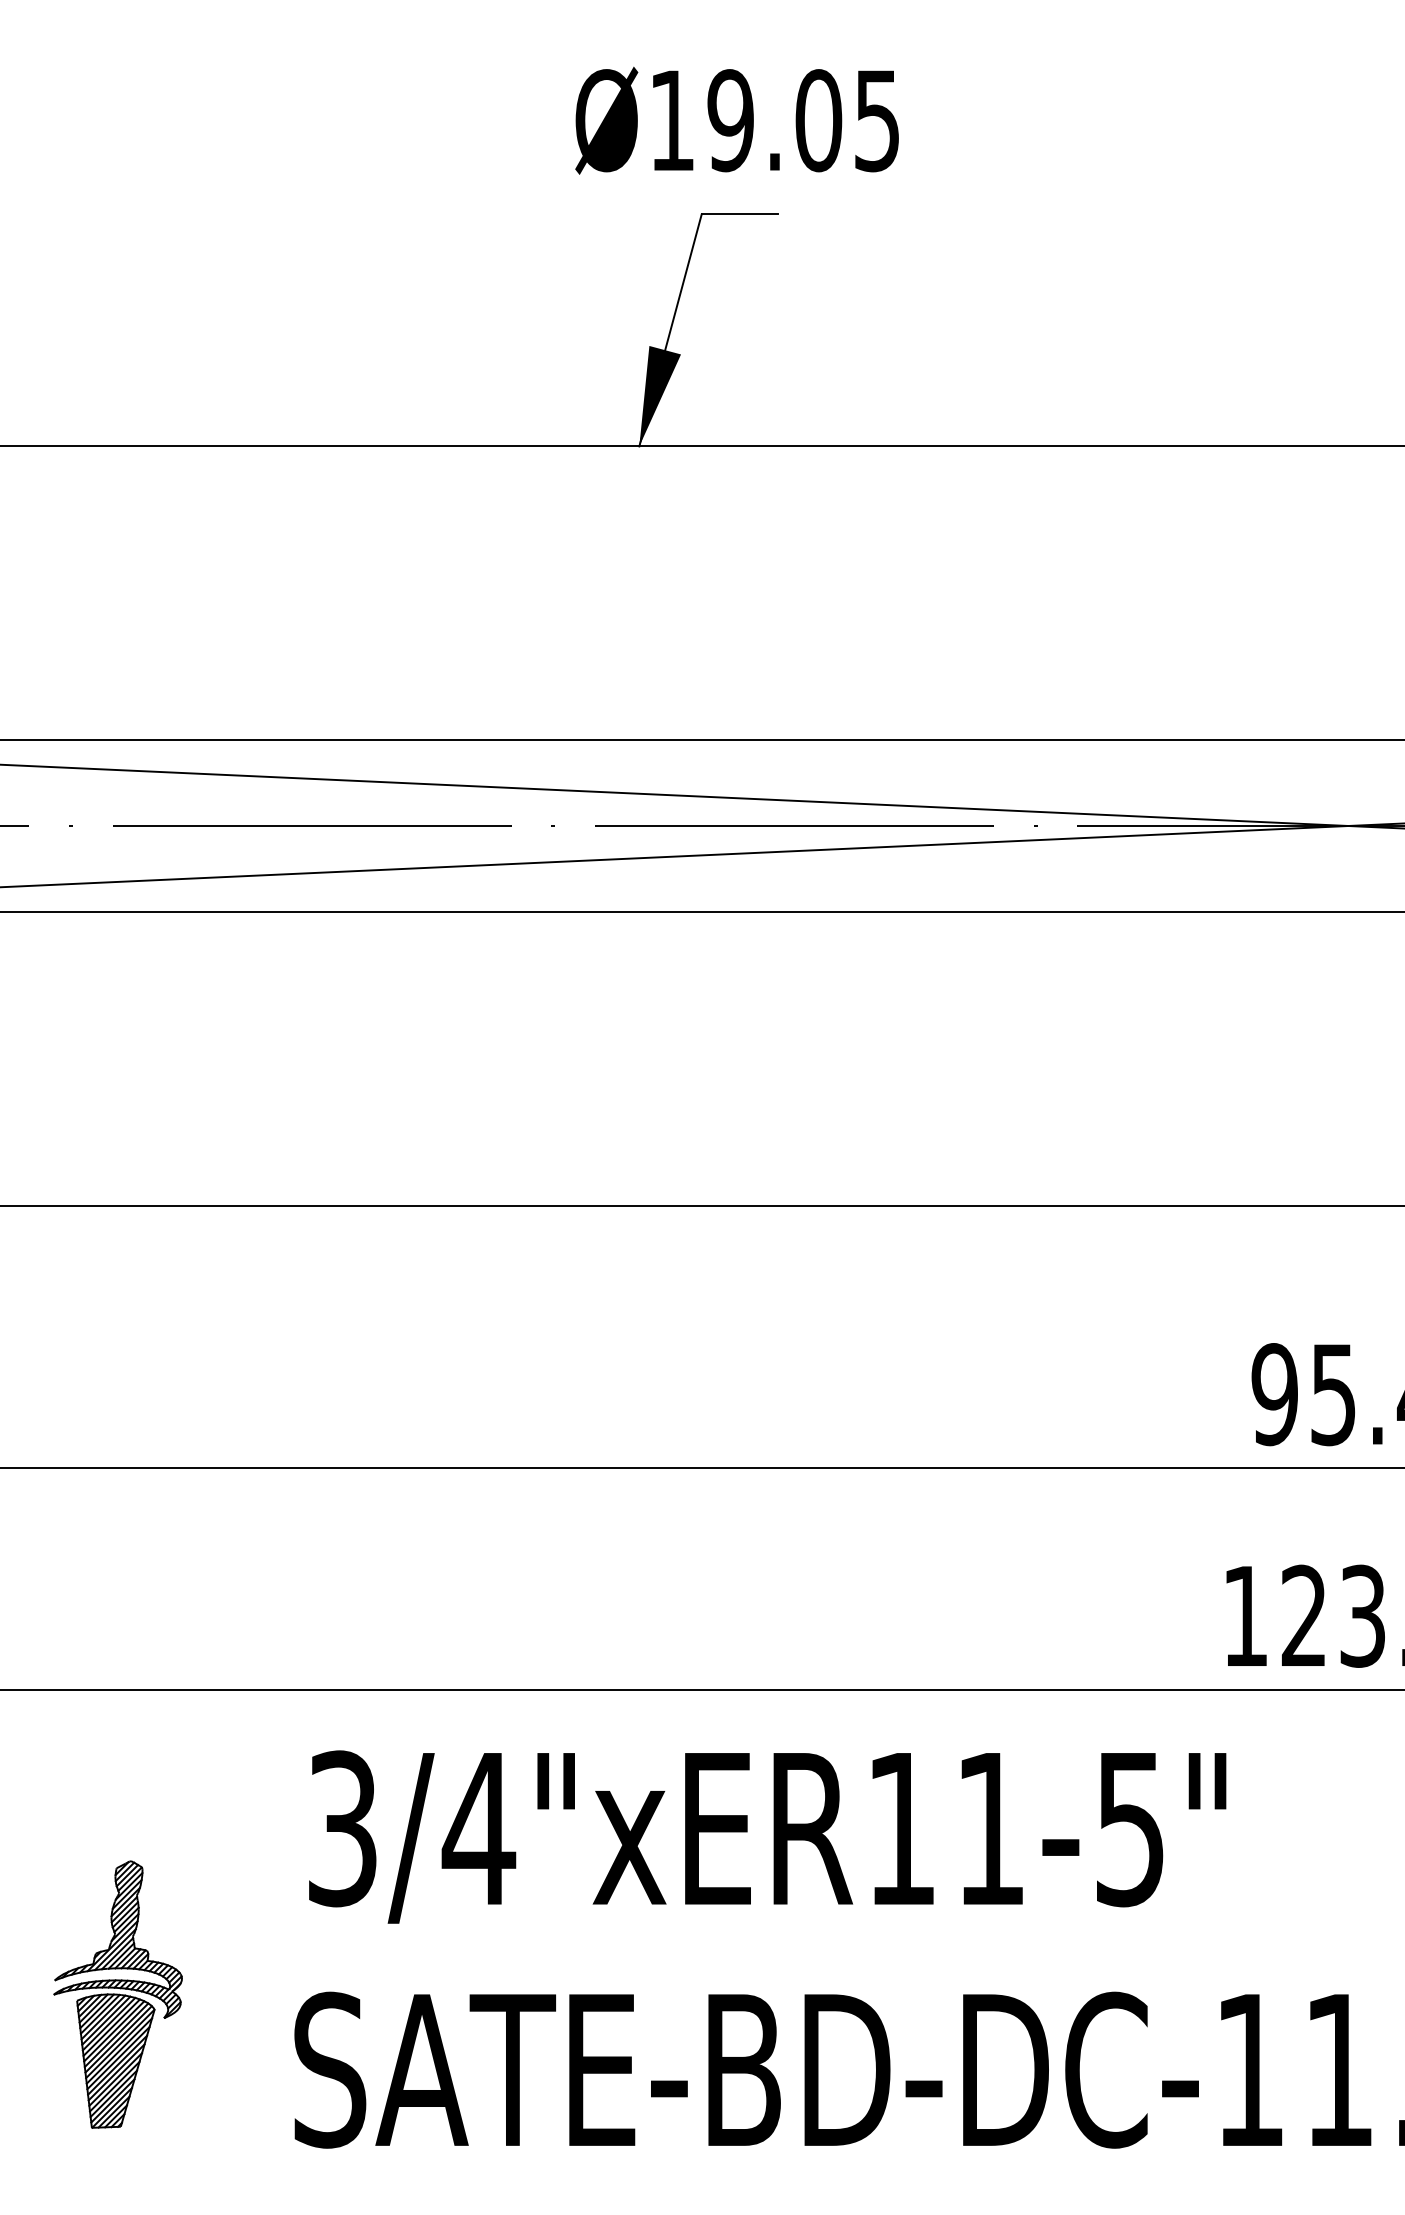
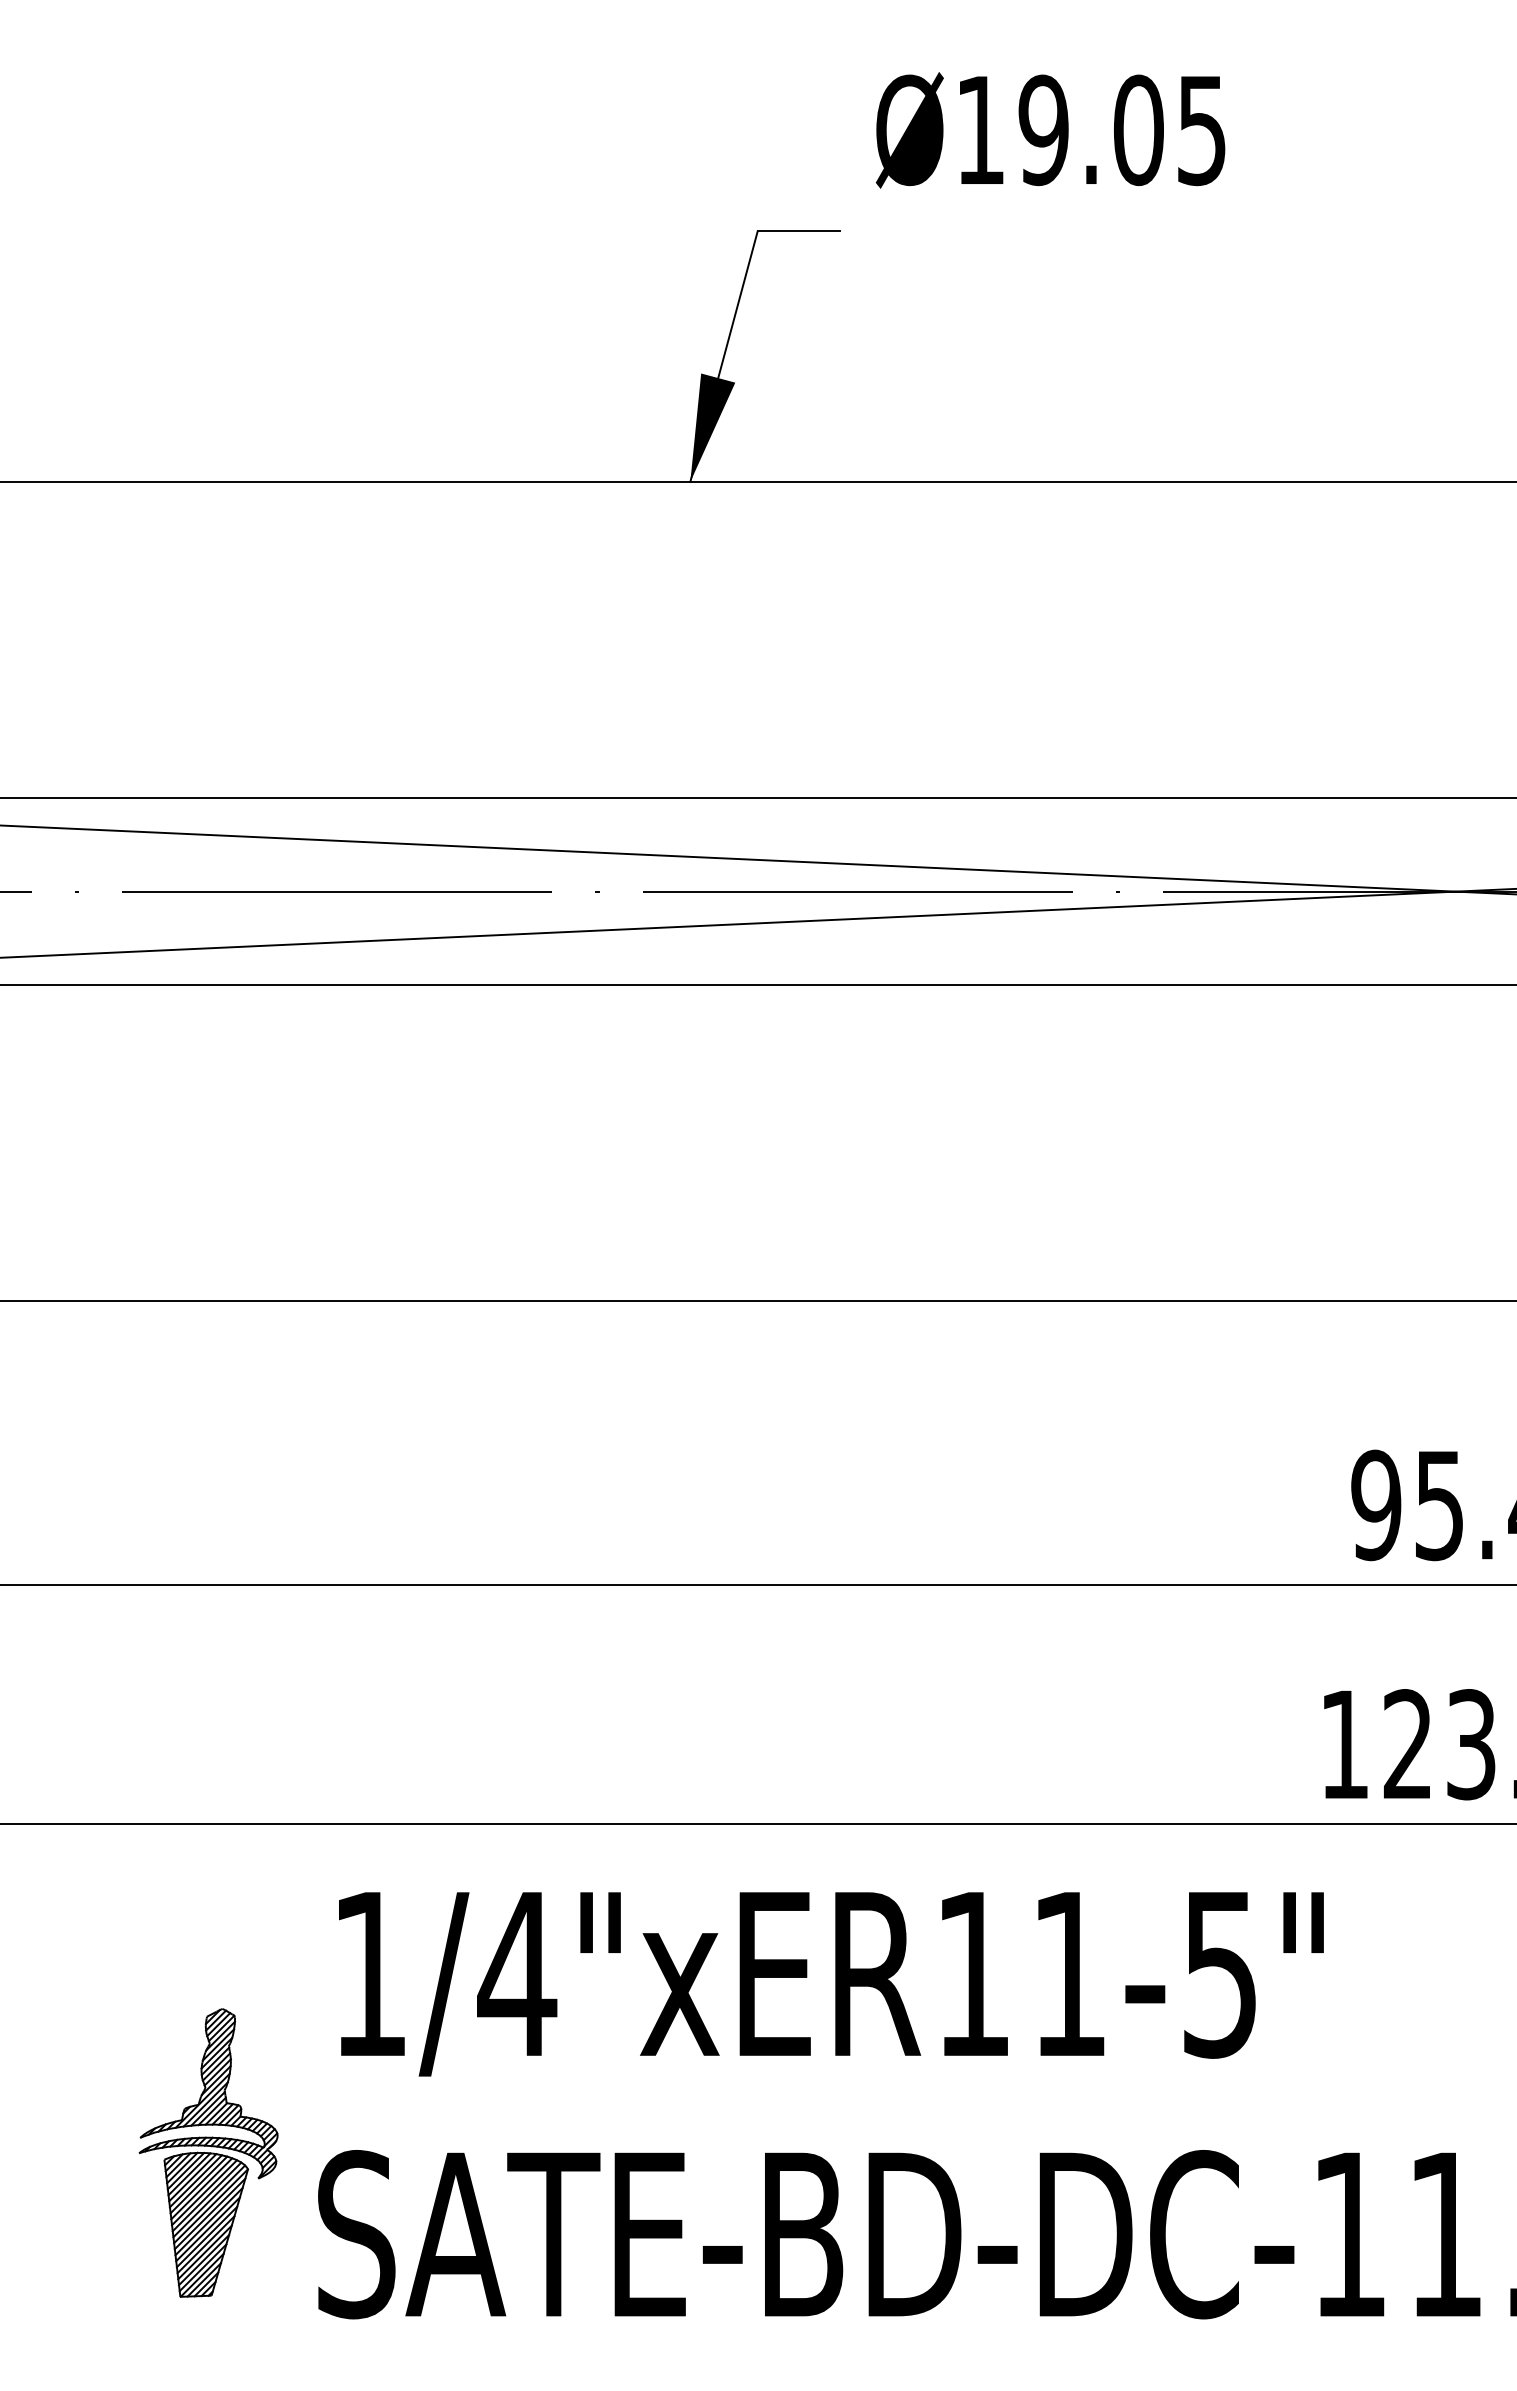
text: (736, 120) -> (1049, 130), moved
text: (342, 1828) -> (369, 1973), 3/4"xER11-5" -> 1/4"xER11-5"
part: (117, 1994) -> (208, 2152), moved

